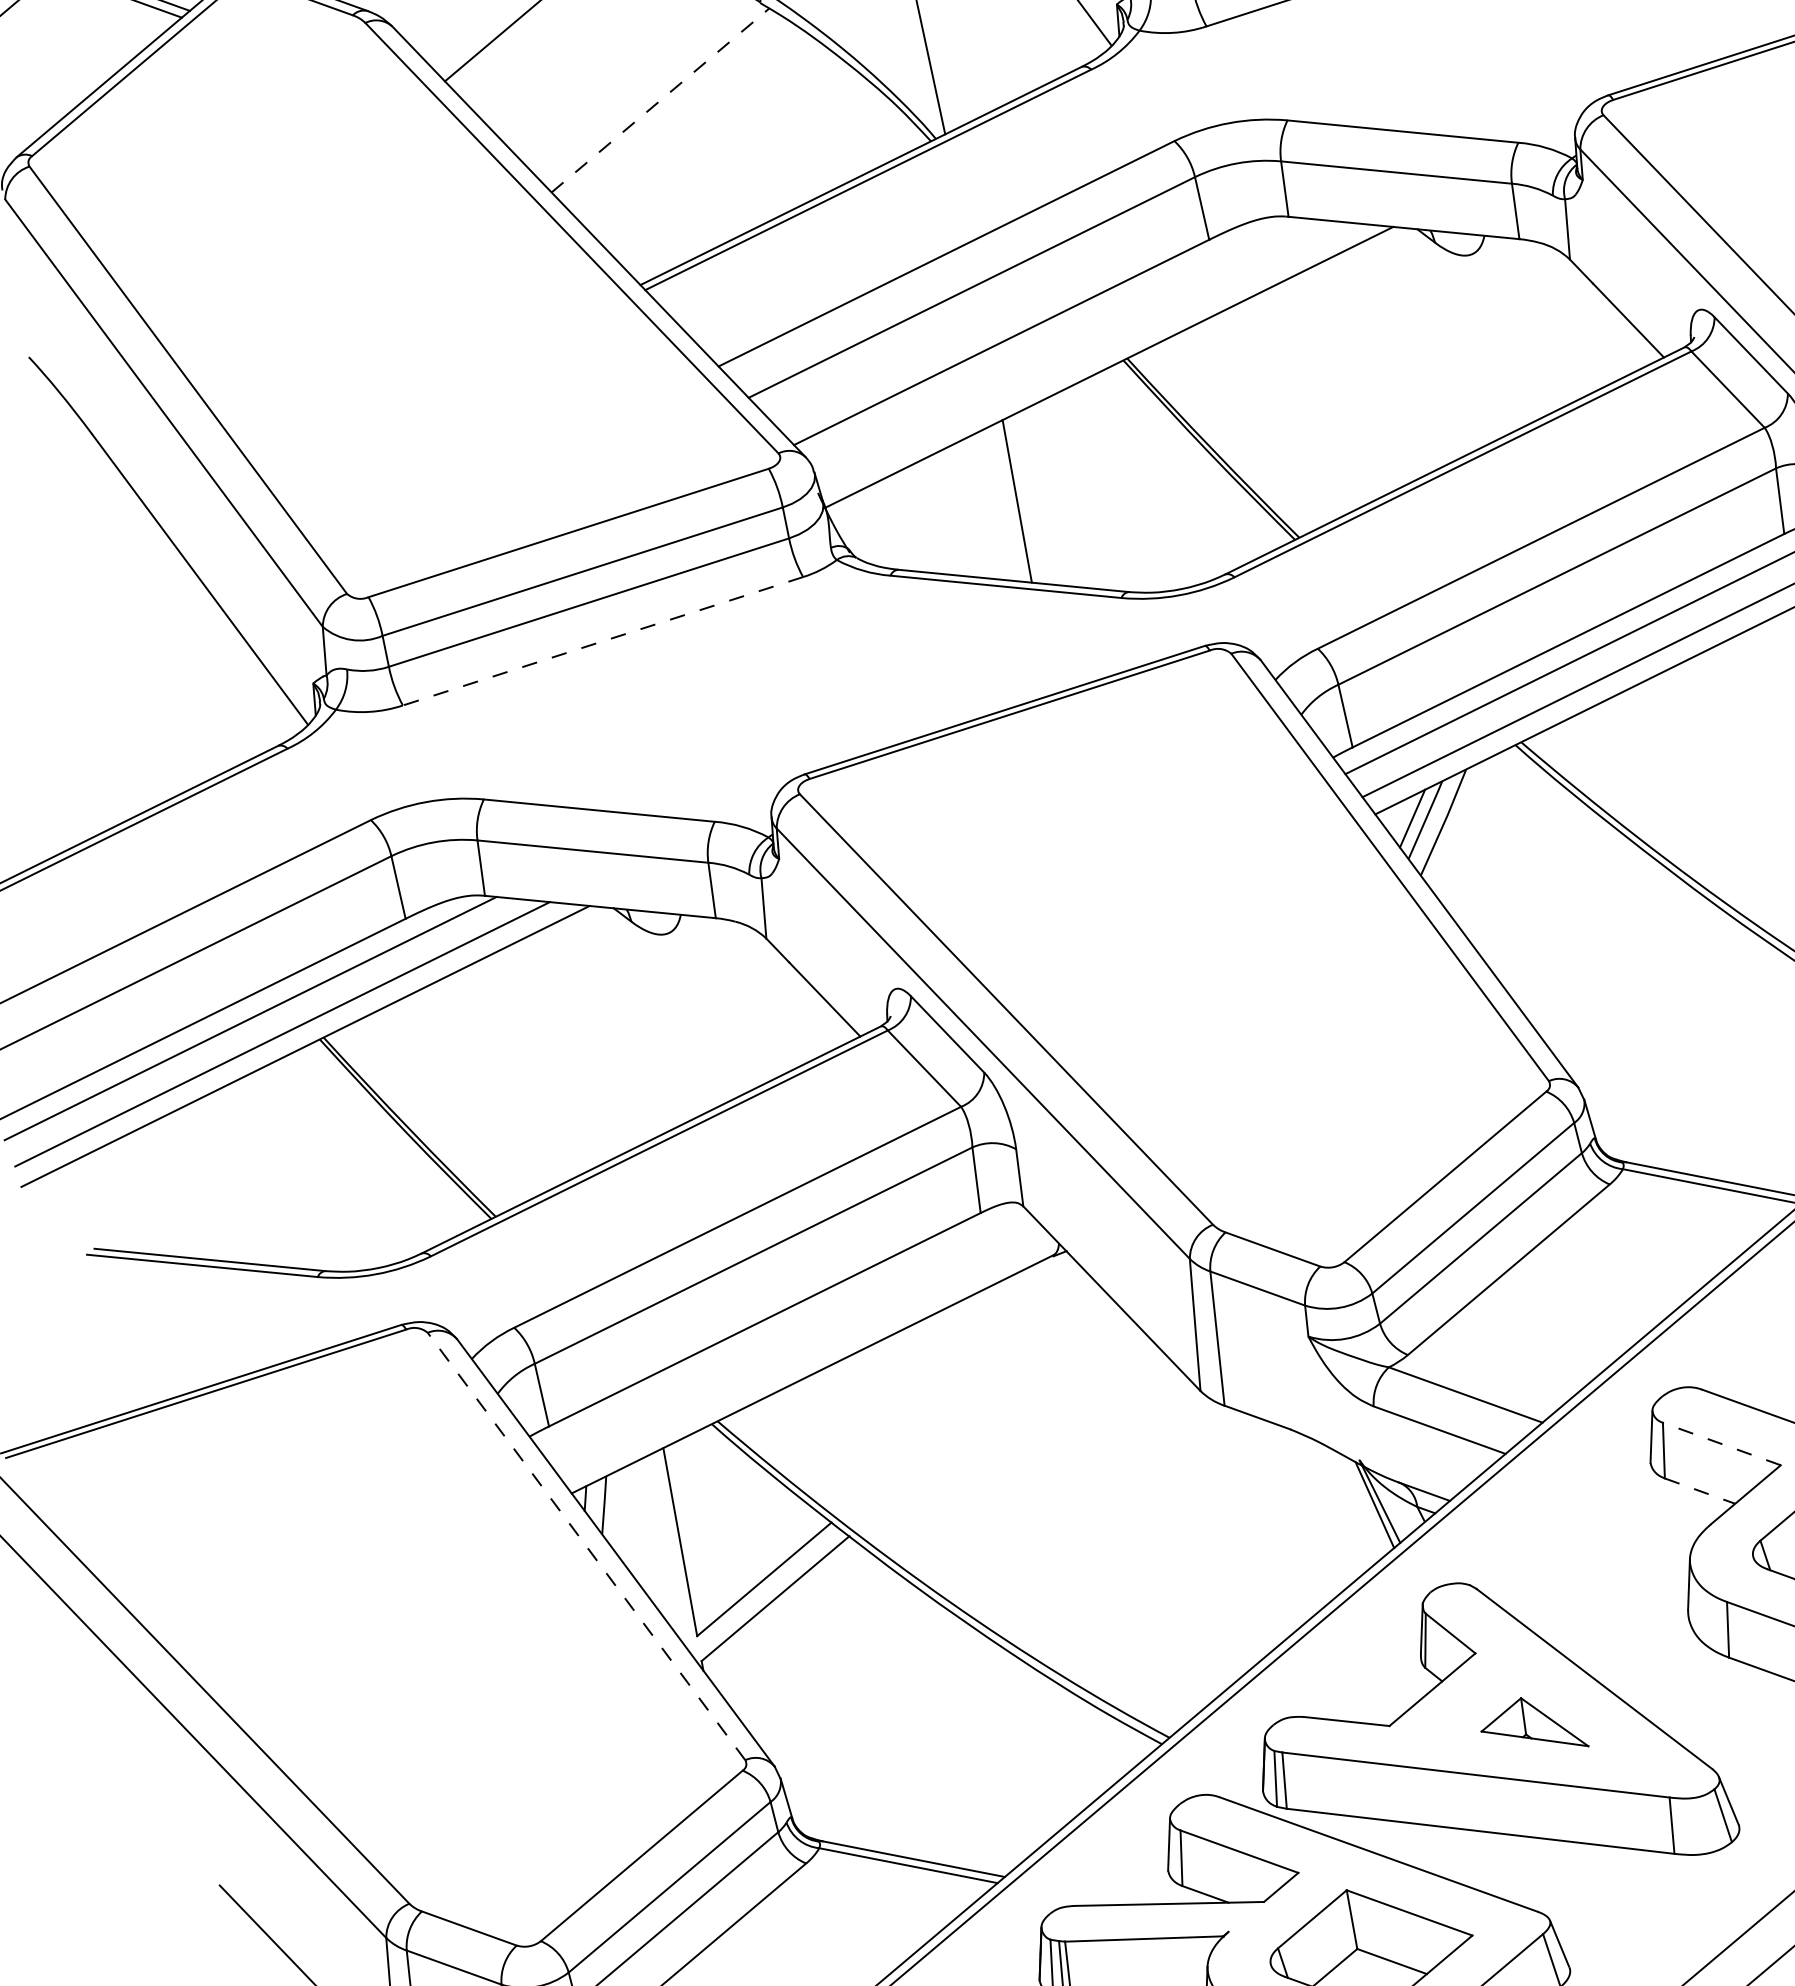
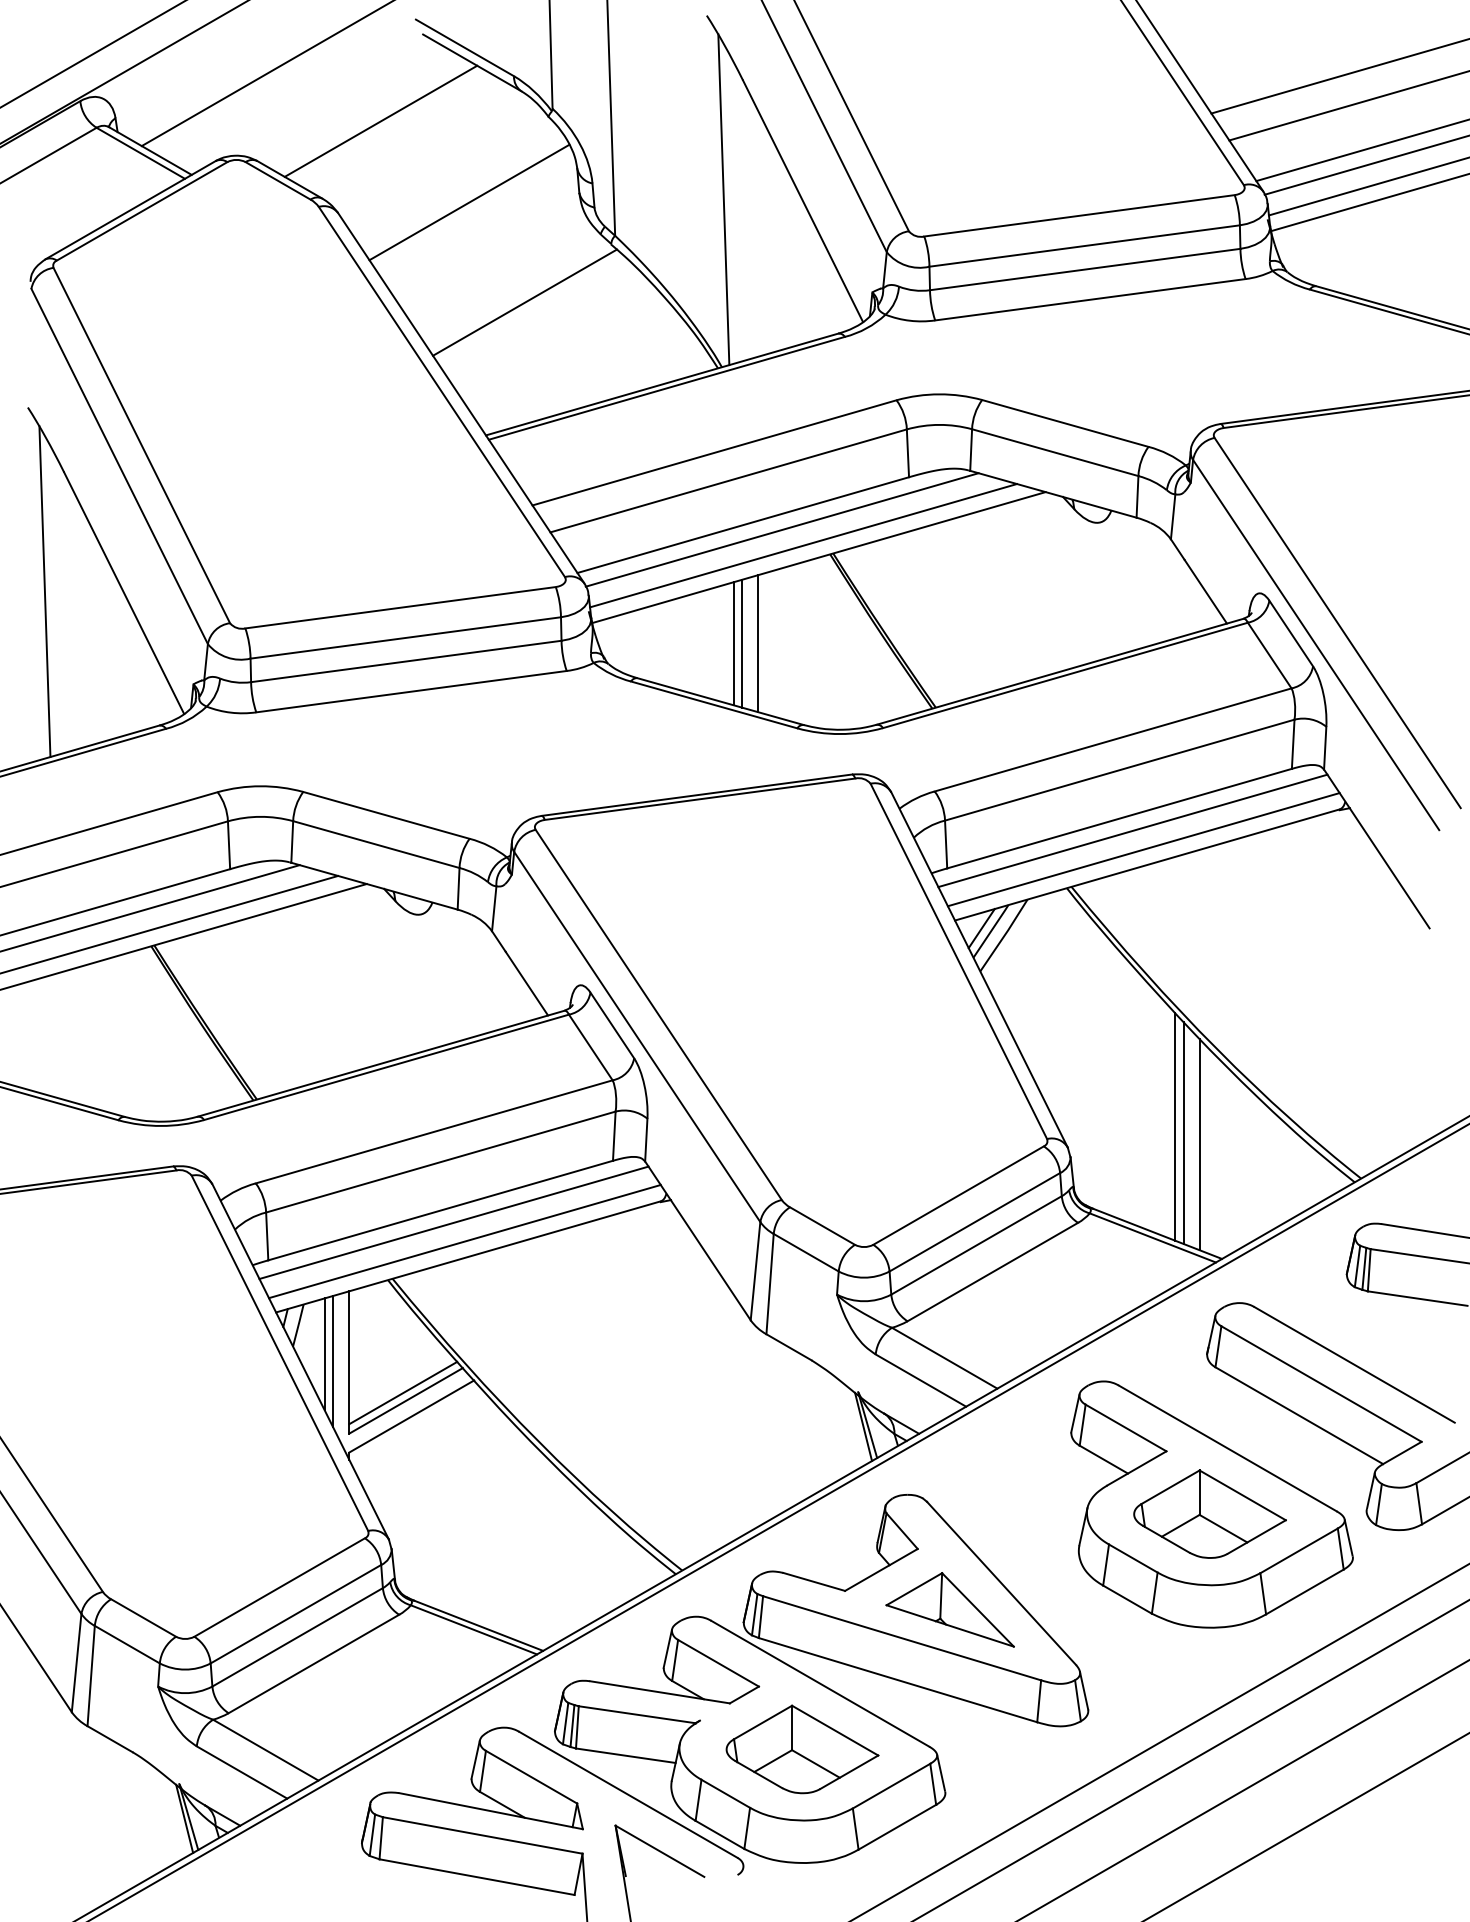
line: (661, 100) -> (525, 302), dashed -> solid
line: (1053, 339) -> (781, 529), added
line: (1086, 355) -> (803, 545), added
line: (1049, 495) -> (758, 643), added
line: (1027, 499) -> (741, 643), added
line: (94, 596) -> (44, 591), added
line: (602, 641) -> (411, 691), dashed -> solid
line: (1715, 1034) -> (1175, 1126), added
line: (1727, 1040) -> (1183, 1132), added
line: (1751, 1052) -> (1199, 1144), added
line: (784, 1332) -> (453, 1222), added
line: (803, 1354) -> (464, 1241), added
line: (1722, 1444) -> (1126, 1428), dashed -> solid
line: (1699, 1491) -> (1103, 1459), dashed -> solid
line: (645, 1537) -> (324, 1354), added
line: (657, 1544) -> (332, 1361), added
line: (585, 1545) -> (279, 1352), dashed -> solid
line: (759, 1568) -> (403, 1392), added
part: (1531, 1725) -> (949, 1609), size x1.67

